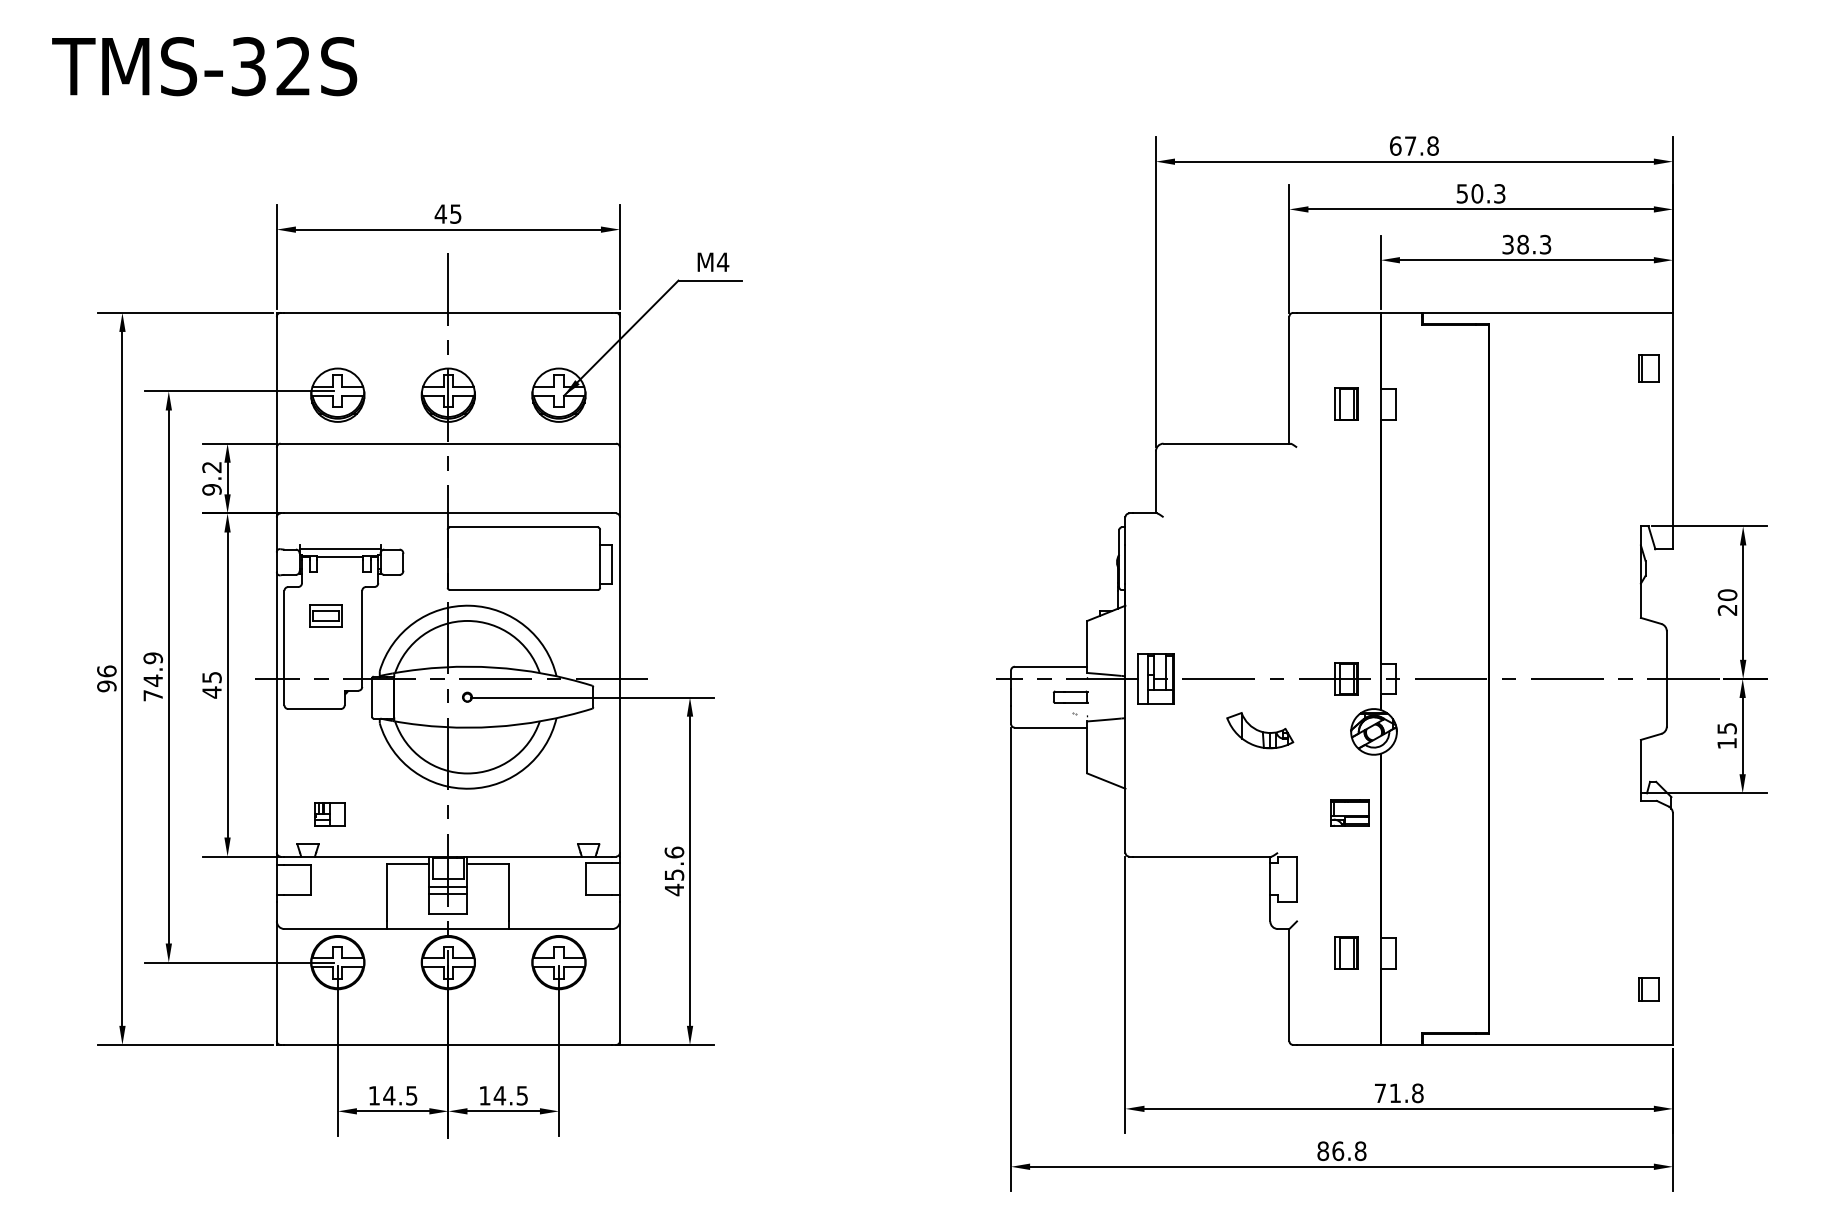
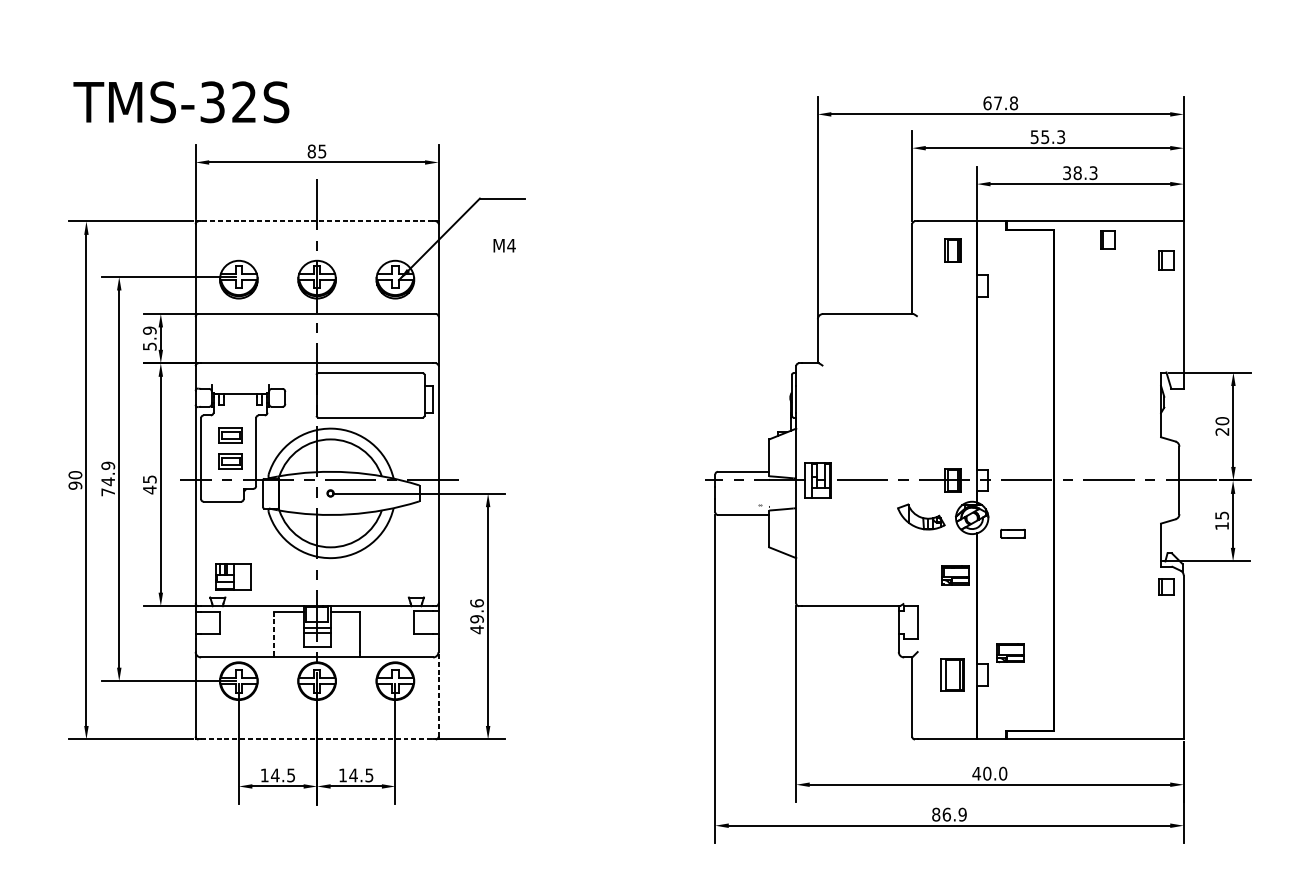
text: (204, 66) -> (181, 102), moved
text: (1477, 193) -> (1045, 136), 50.3 -> 55.3
text: (440, 213) -> (311, 151), 45 -> 85
text: (713, 261) -> (504, 245), moved
line: (448, 312) -> (317, 221), solid -> dashed
part: (1565, 339) -> (1107, 240), added
part: (1346, 403) -> (952, 250), moved
text: (211, 478) -> (149, 338), 9.2 -> 5.9
line: (339, 548) -> (240, 388), removed
part: (325, 651) -> (230, 461), added
text: (106, 671) -> (75, 475), 96 -> 90
part: (1070, 696) -> (1012, 533), moved
part: (1260, 730) -> (921, 516), moved
part: (329, 814) -> (232, 576), size x1.6
text: (673, 874) -> (476, 618), 45.6 -> 49.6
line: (387, 892) -> (274, 631), solid -> dashed
part: (1427, 922) -> (1010, 652), added
part: (1346, 952) -> (952, 674), size x1.4
line: (619, 981) -> (438, 694), solid -> dashed
part: (1648, 989) -> (1166, 587), moved
line: (448, 1044) -> (317, 739), solid -> dashed
text: (1398, 1093) -> (989, 773), 71.8 -> 40.0
text: (1360, 1150) -> (962, 814), 86.8 -> 86.9

